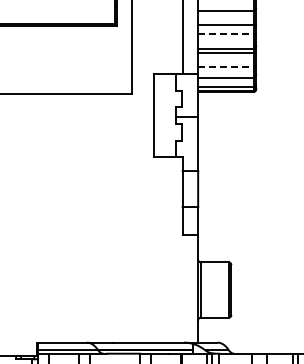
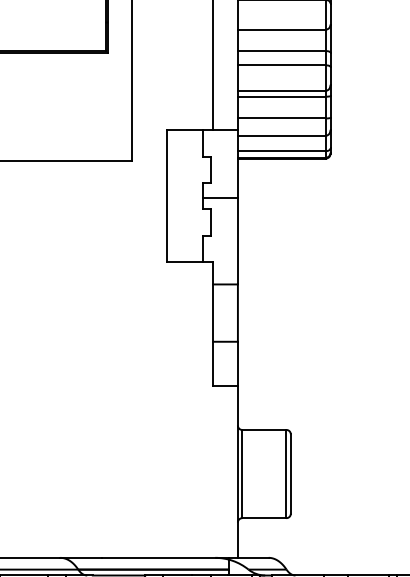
line: (225, 33) -> (281, 65), dashed -> solid
line: (225, 66) -> (281, 117), dashed -> solid

